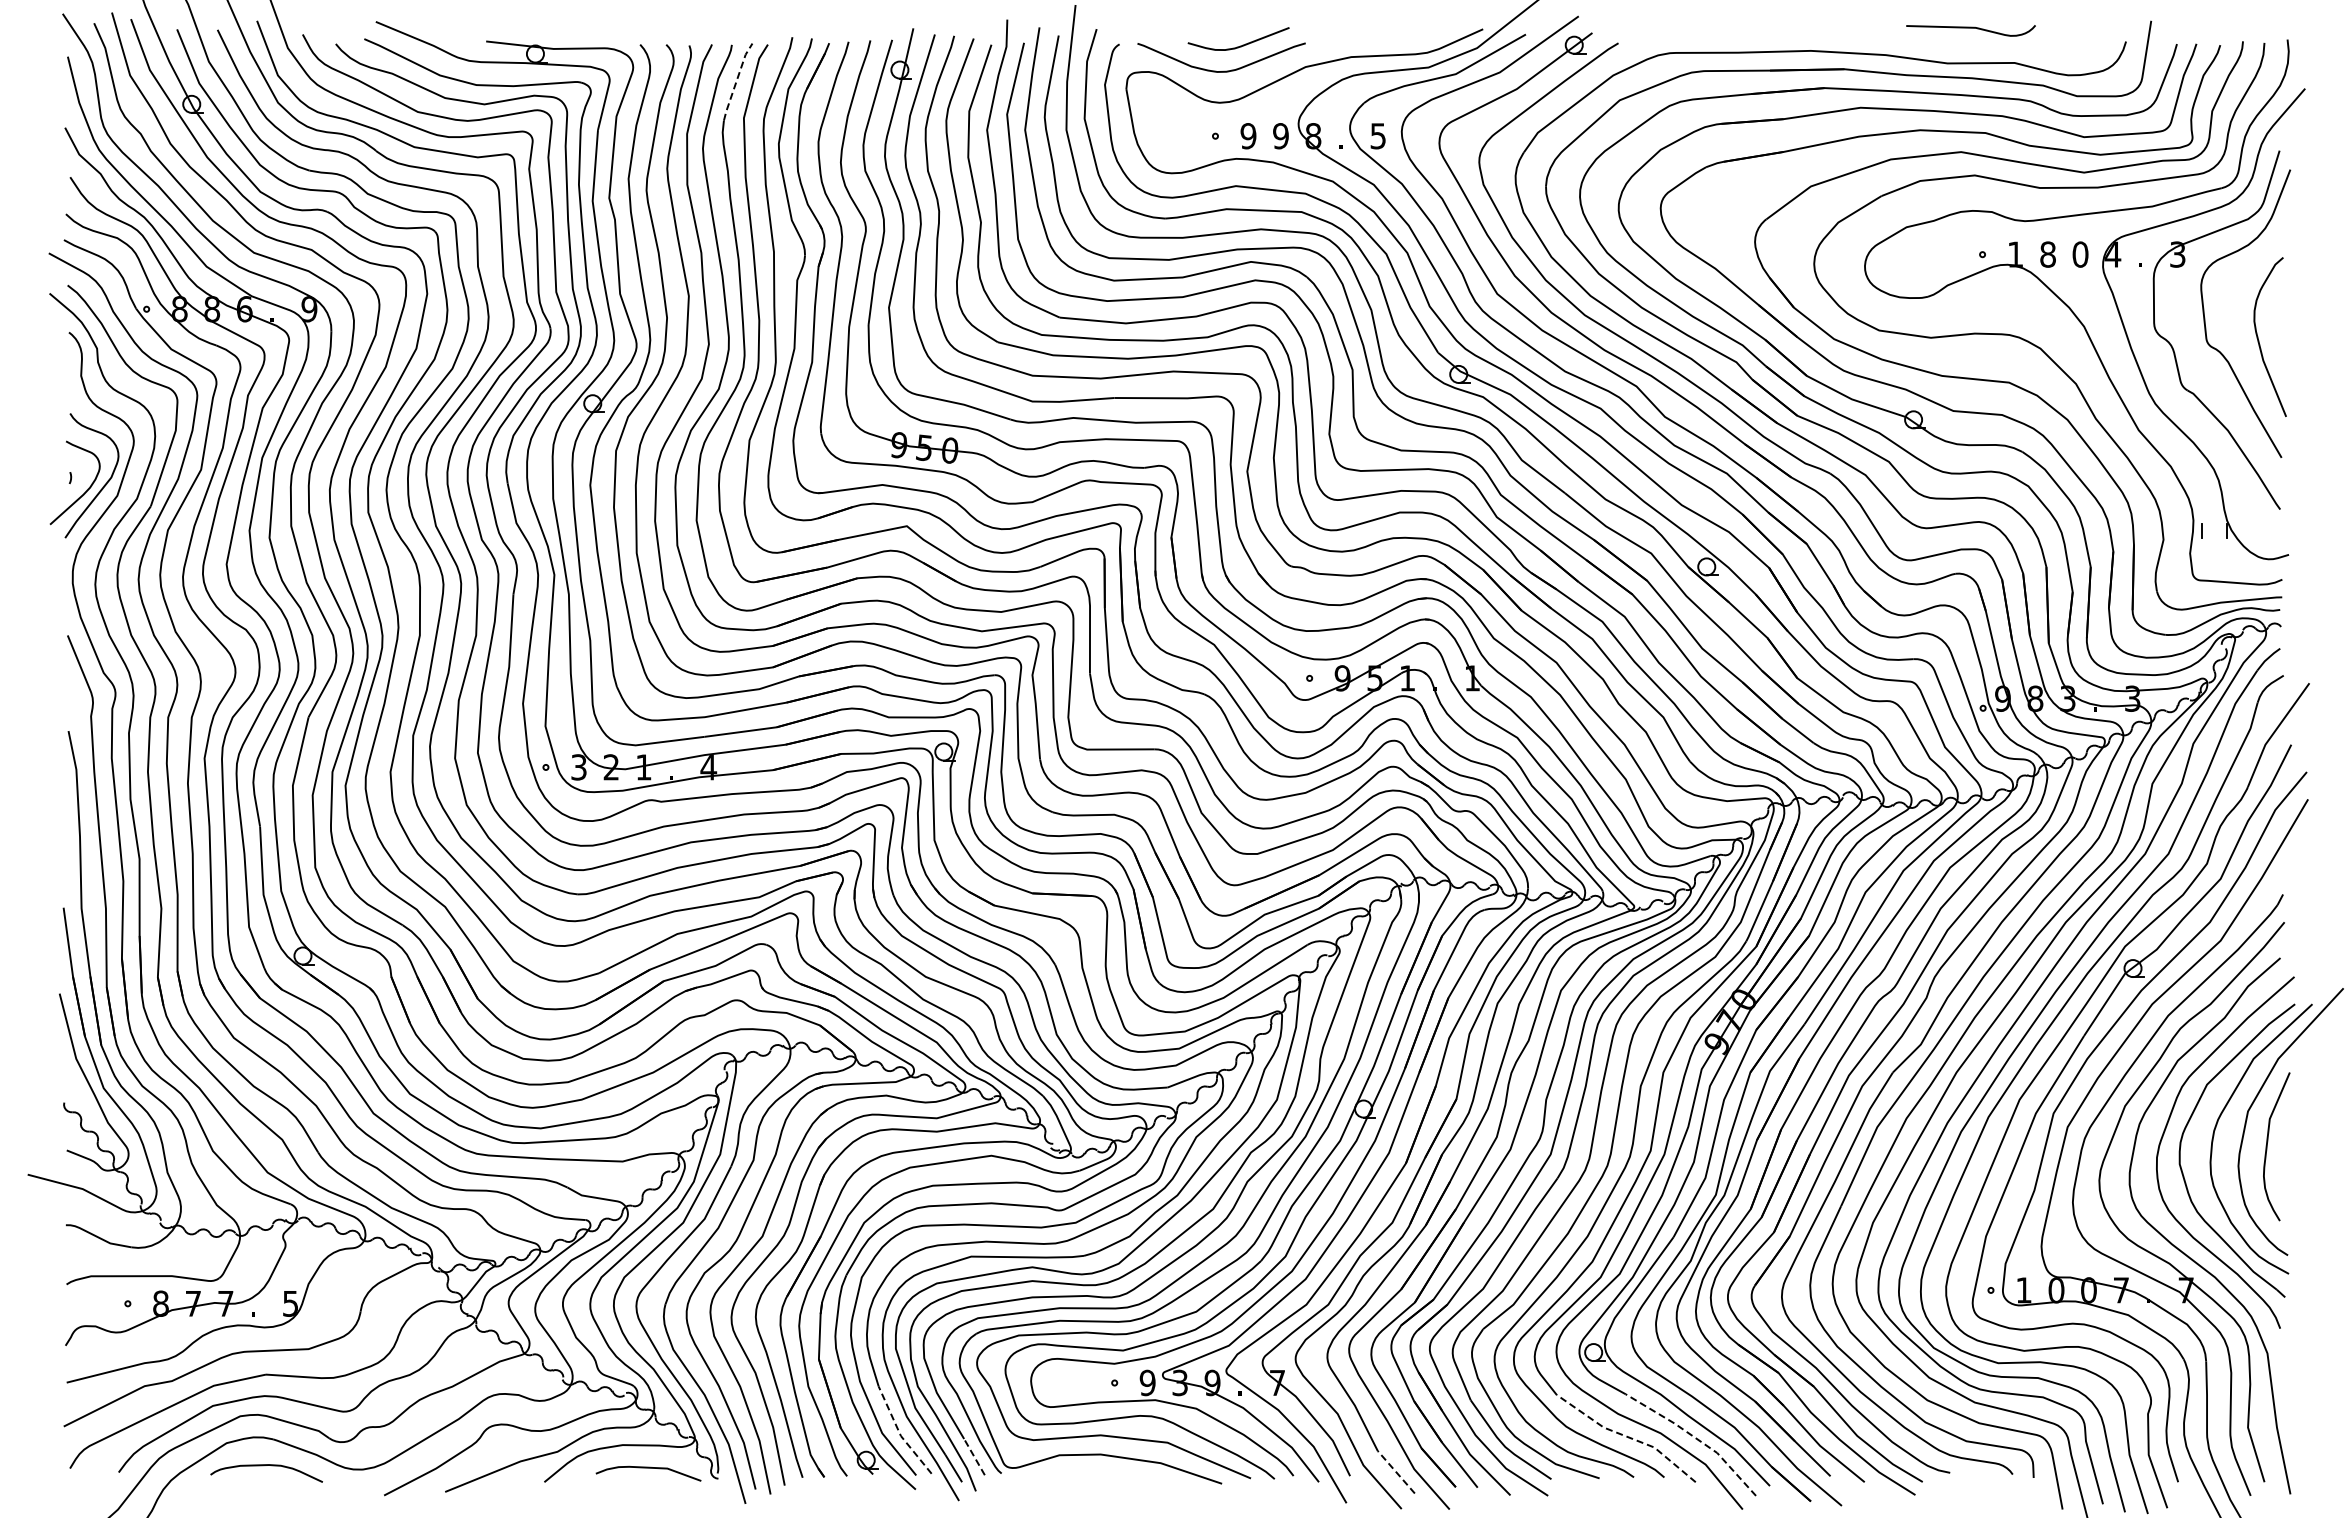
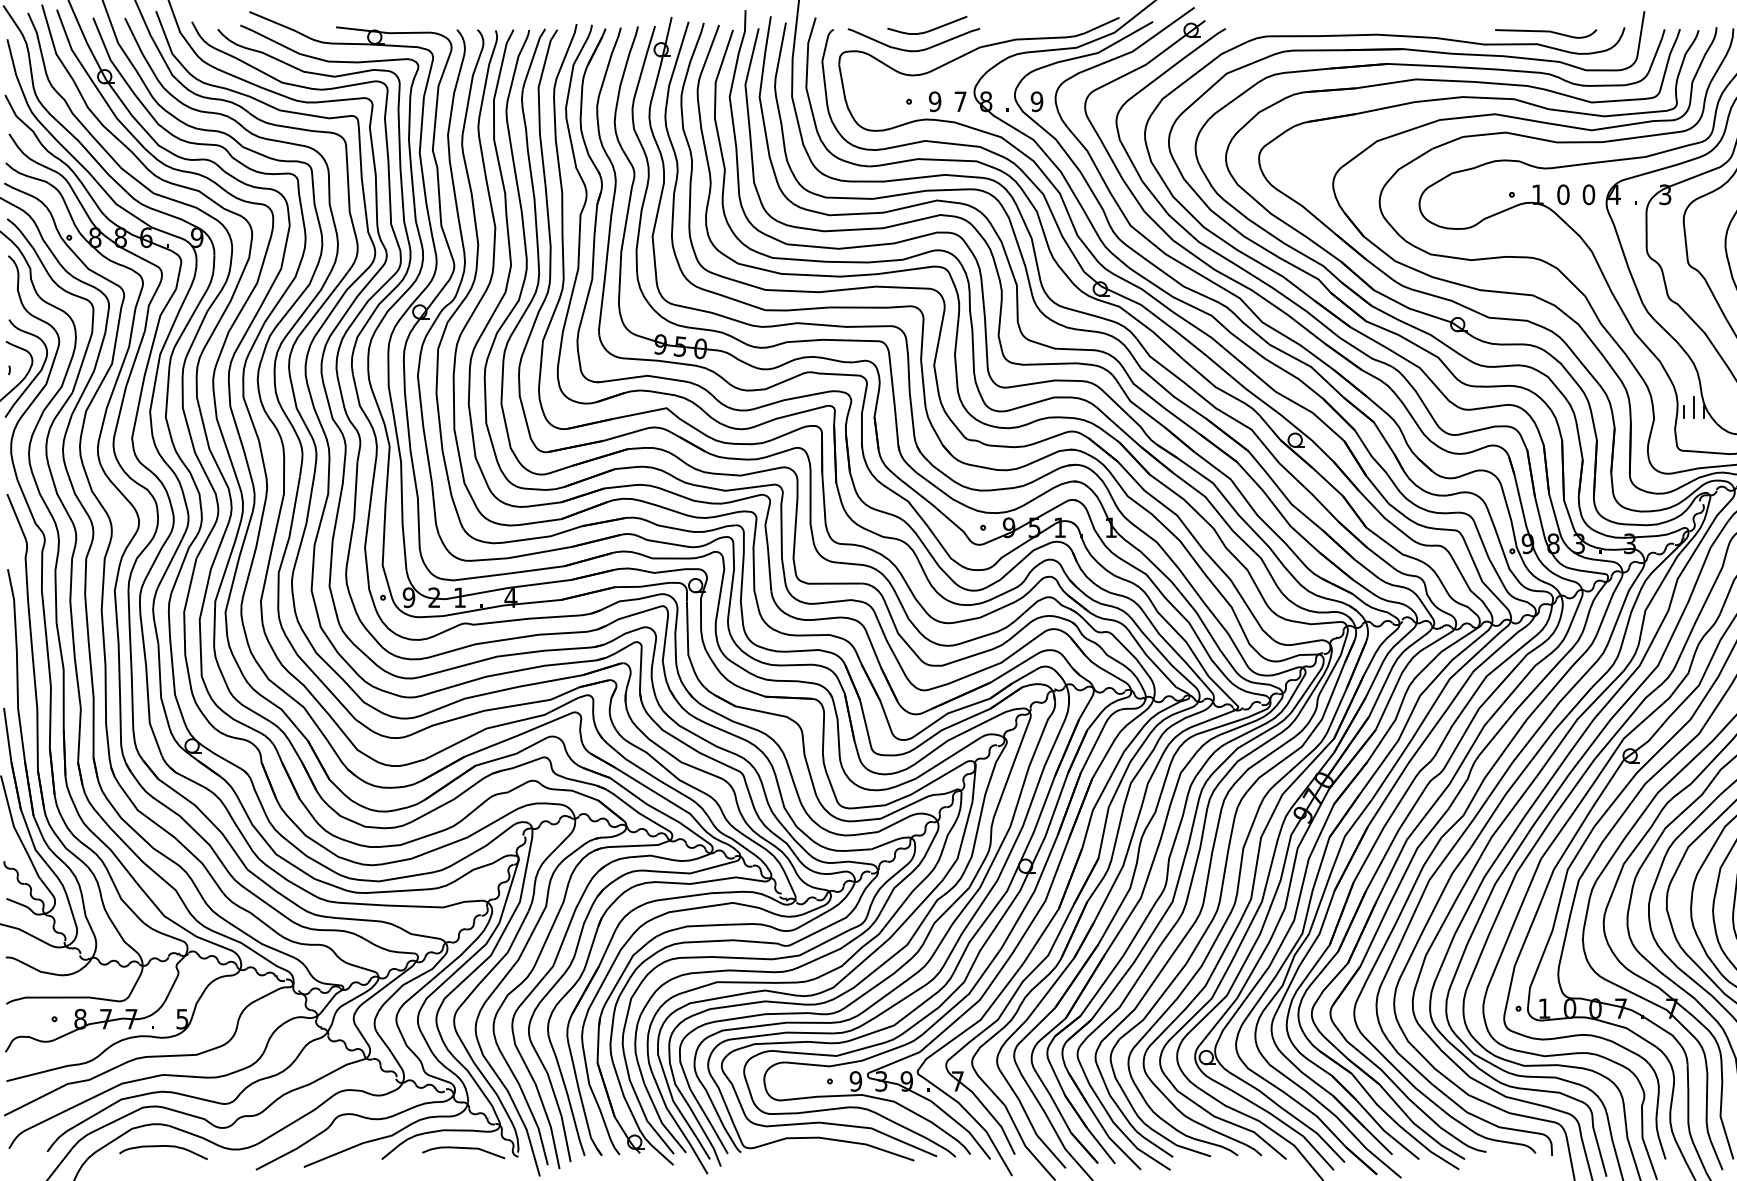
curve: (1970, 28) -> (1545, 32), moved
line: (736, 81) -> (532, 58), dashed -> solid
text: (1280, 136) -> (960, 101), 9 -> 7
text: (1378, 136) -> (1037, 101), 5 -> 9
text: (2048, 254) -> (1563, 194), 8 -> 0
line: (2214, 525) -> (1694, 407), added
text: (578, 767) -> (408, 597), 3 -> 9
line: (899, 1433) -> (660, 1121), dashed -> solid
line: (1626, 1436) -> (1232, 1123), dashed -> solid
line: (1696, 1438) -> (1287, 1125), dashed -> solid
line: (974, 1457) -> (719, 1140), dashed -> solid
line: (1396, 1471) -> (1051, 1151), dashed -> solid

